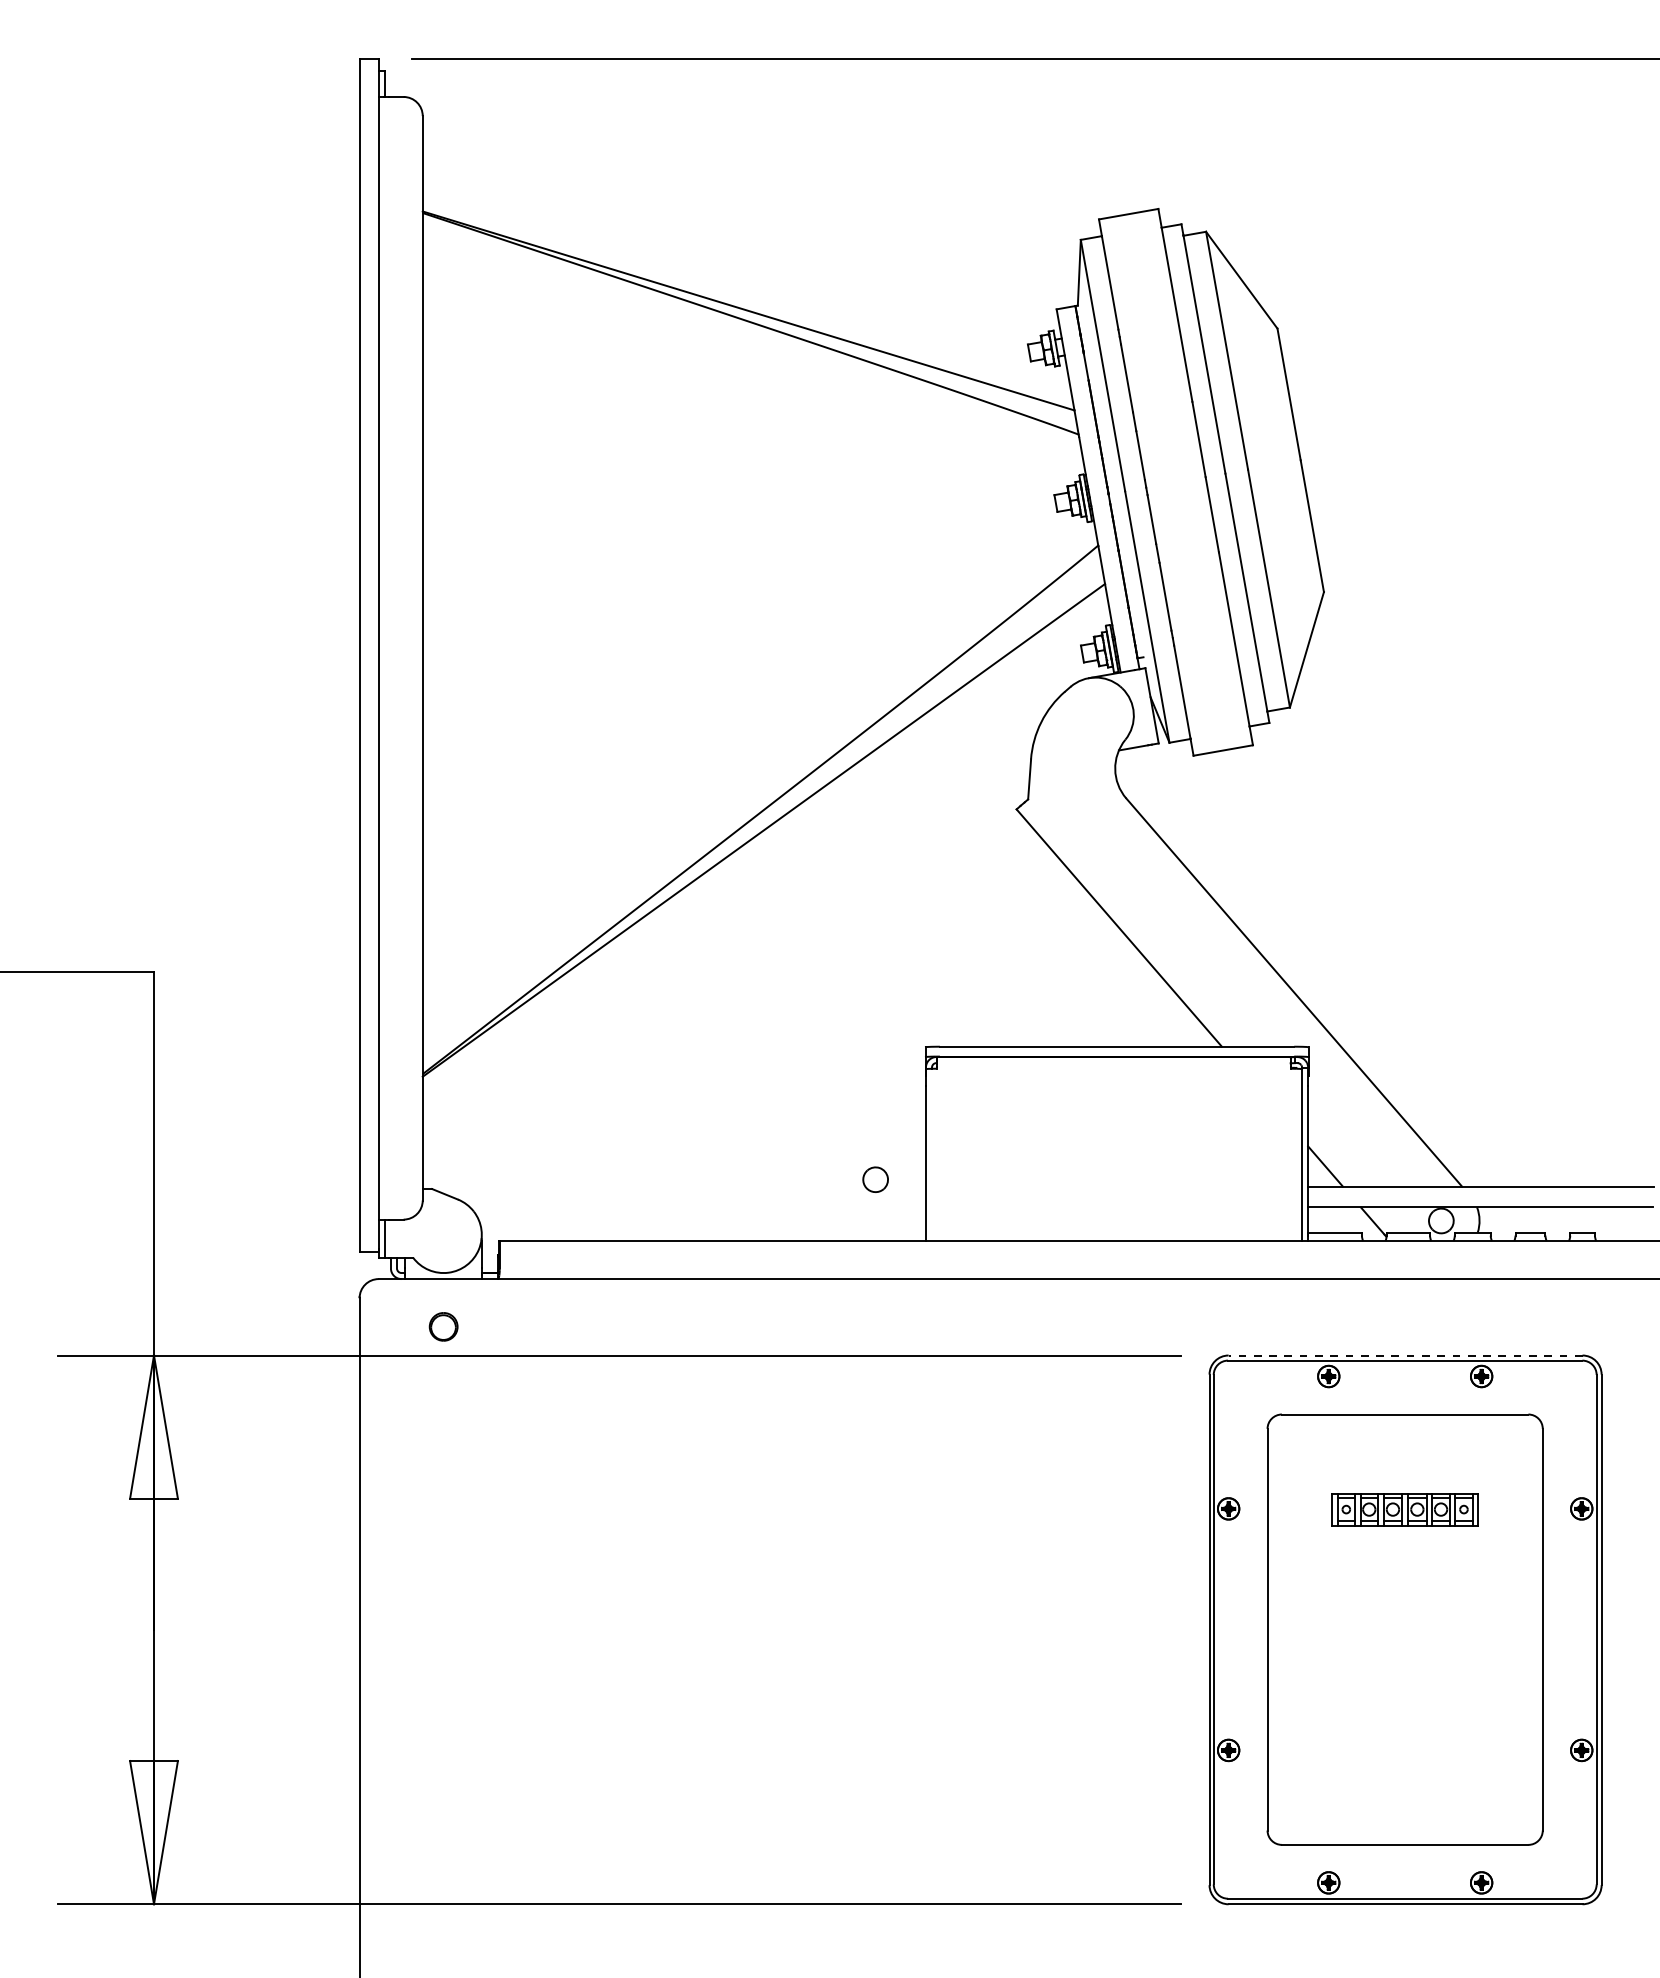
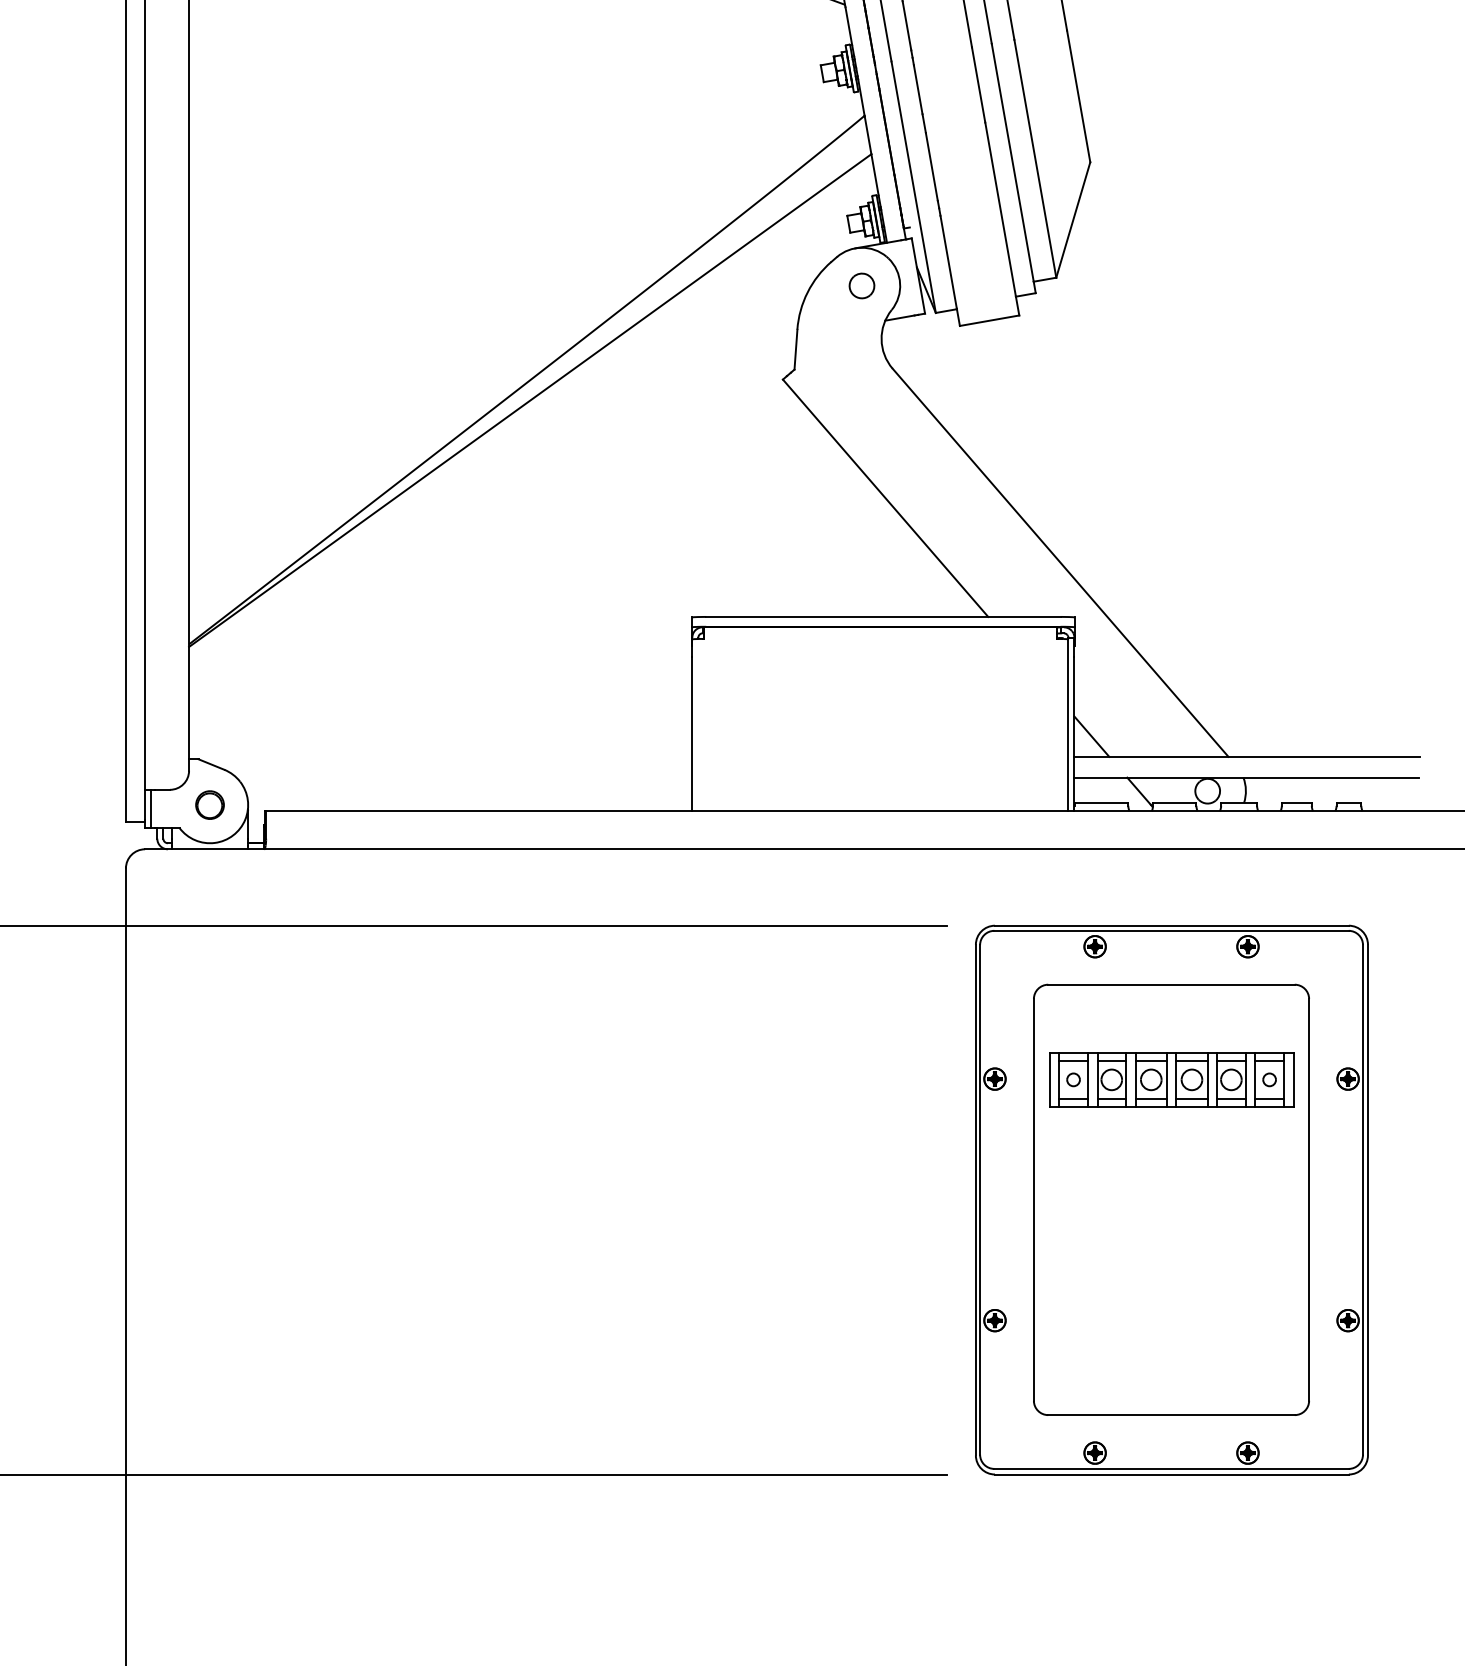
part: (875, 1179) -> (861, 285), moved
part: (443, 1326) -> (209, 804), moved
line: (1405, 1355) -> (1171, 925), dashed -> solid
part: (1404, 1509) -> (1170, 1079), size x1.67

